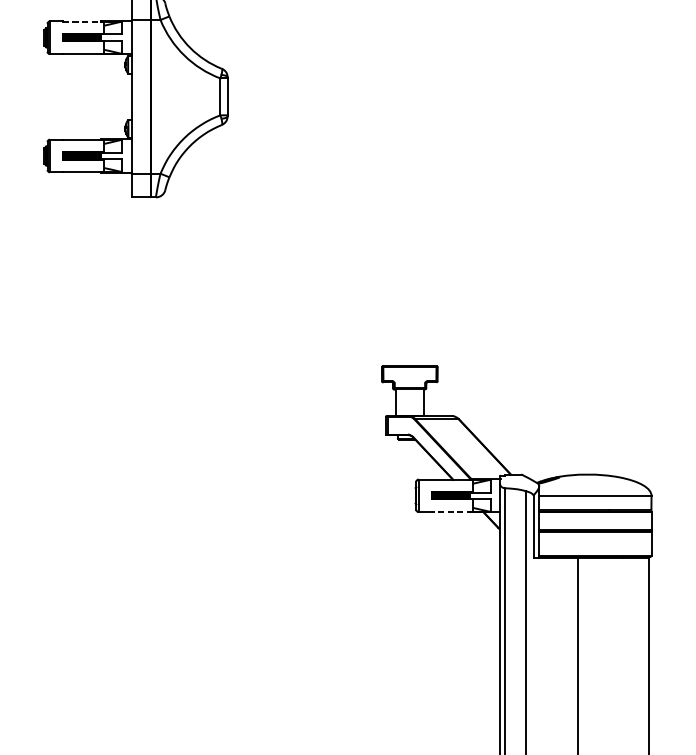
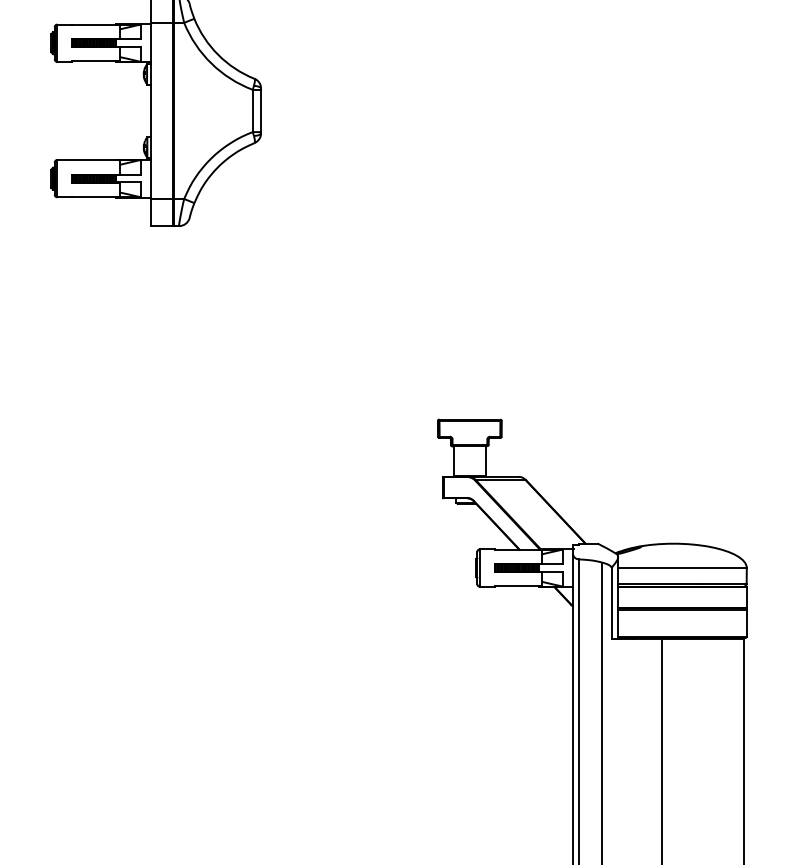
line: (84, 21) -> (96, 24), dashed -> solid
line: (452, 511) -> (518, 586), dashed -> solid

